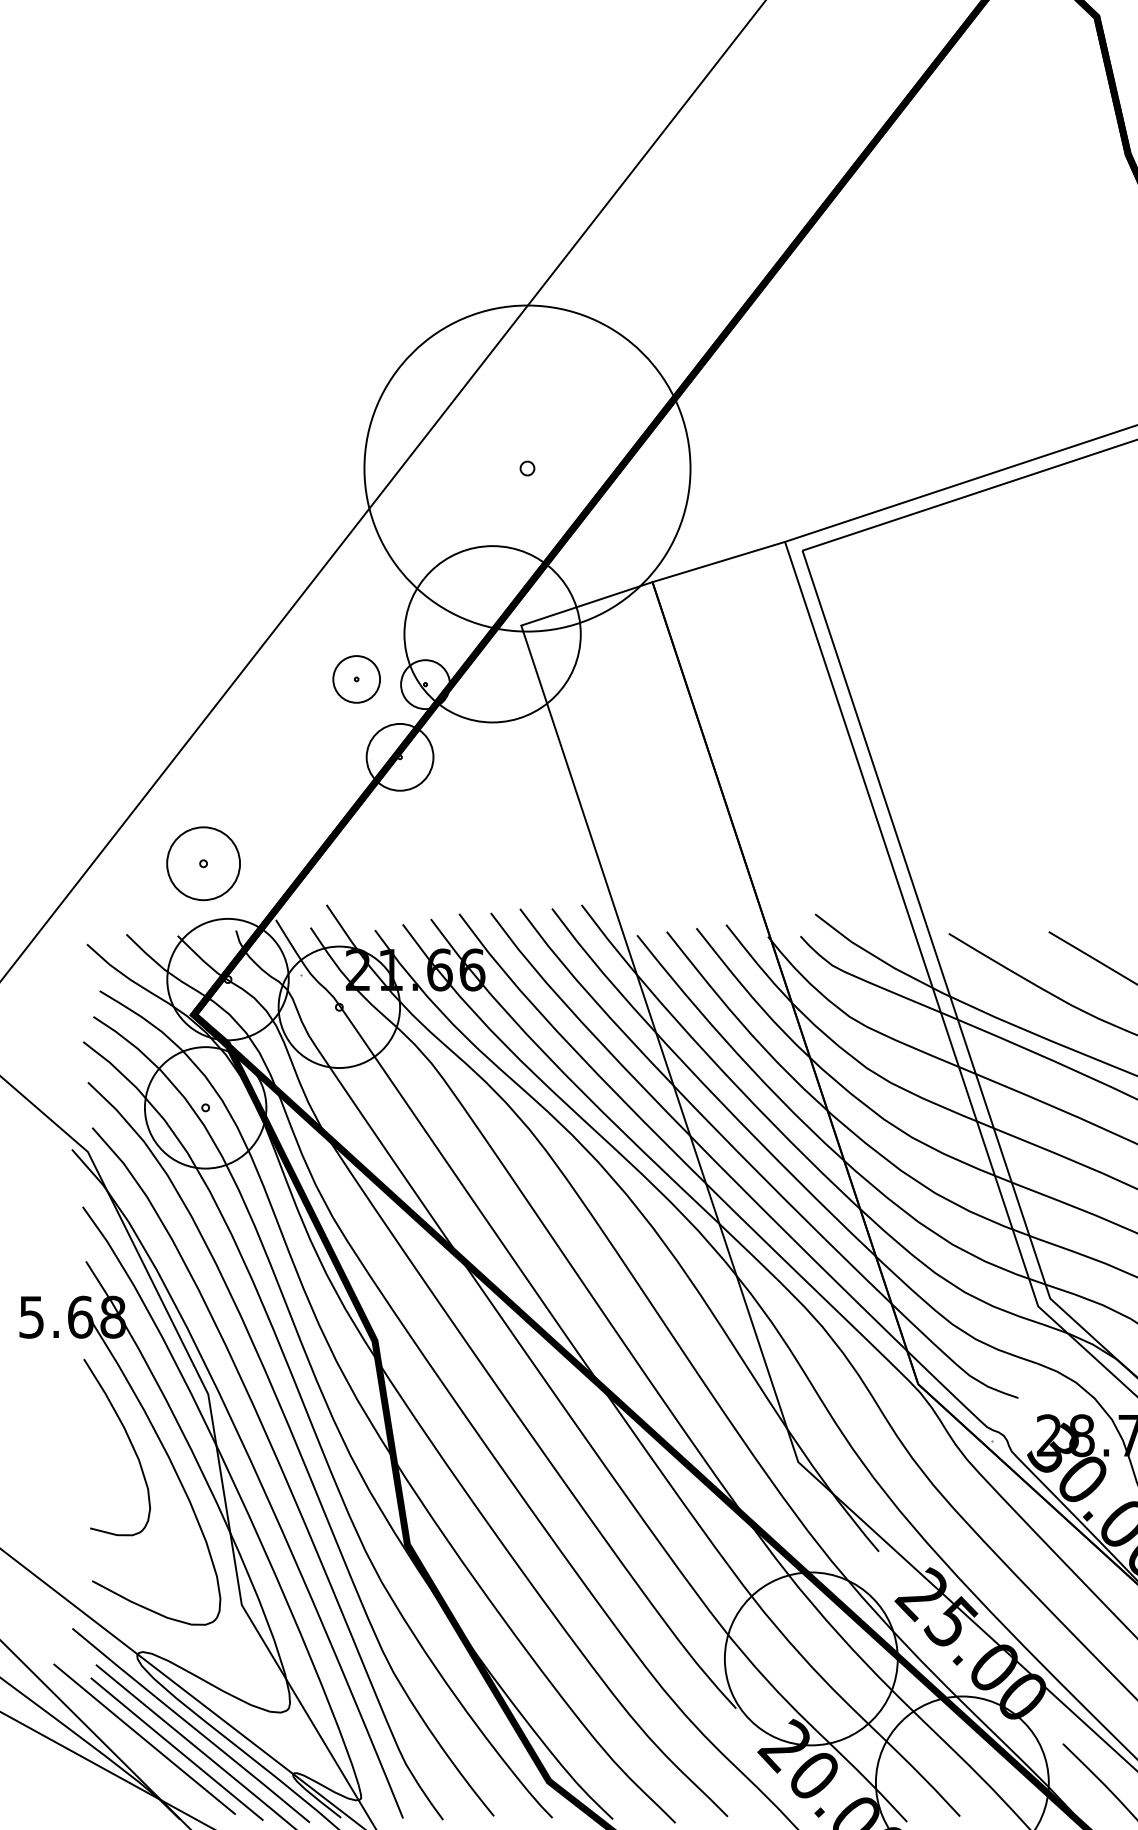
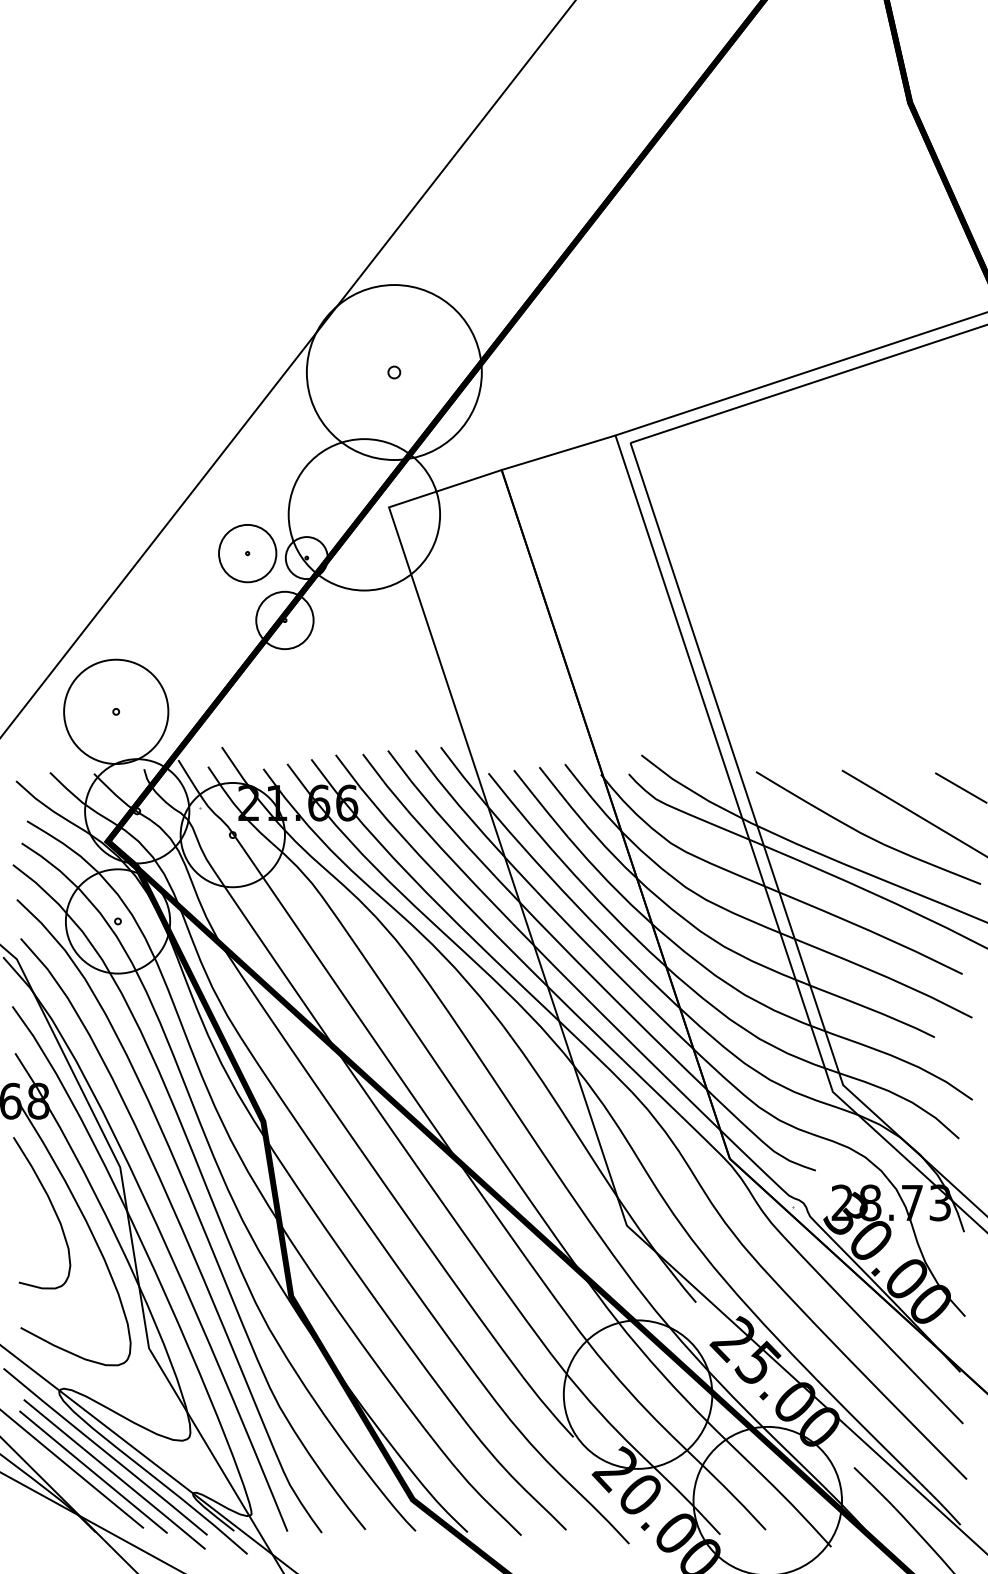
circle: (526, 468) -> (393, 372), size x0.62
circle: (356, 679) -> (247, 553), size x1.43
circle: (203, 863) -> (116, 711), size x1.67

